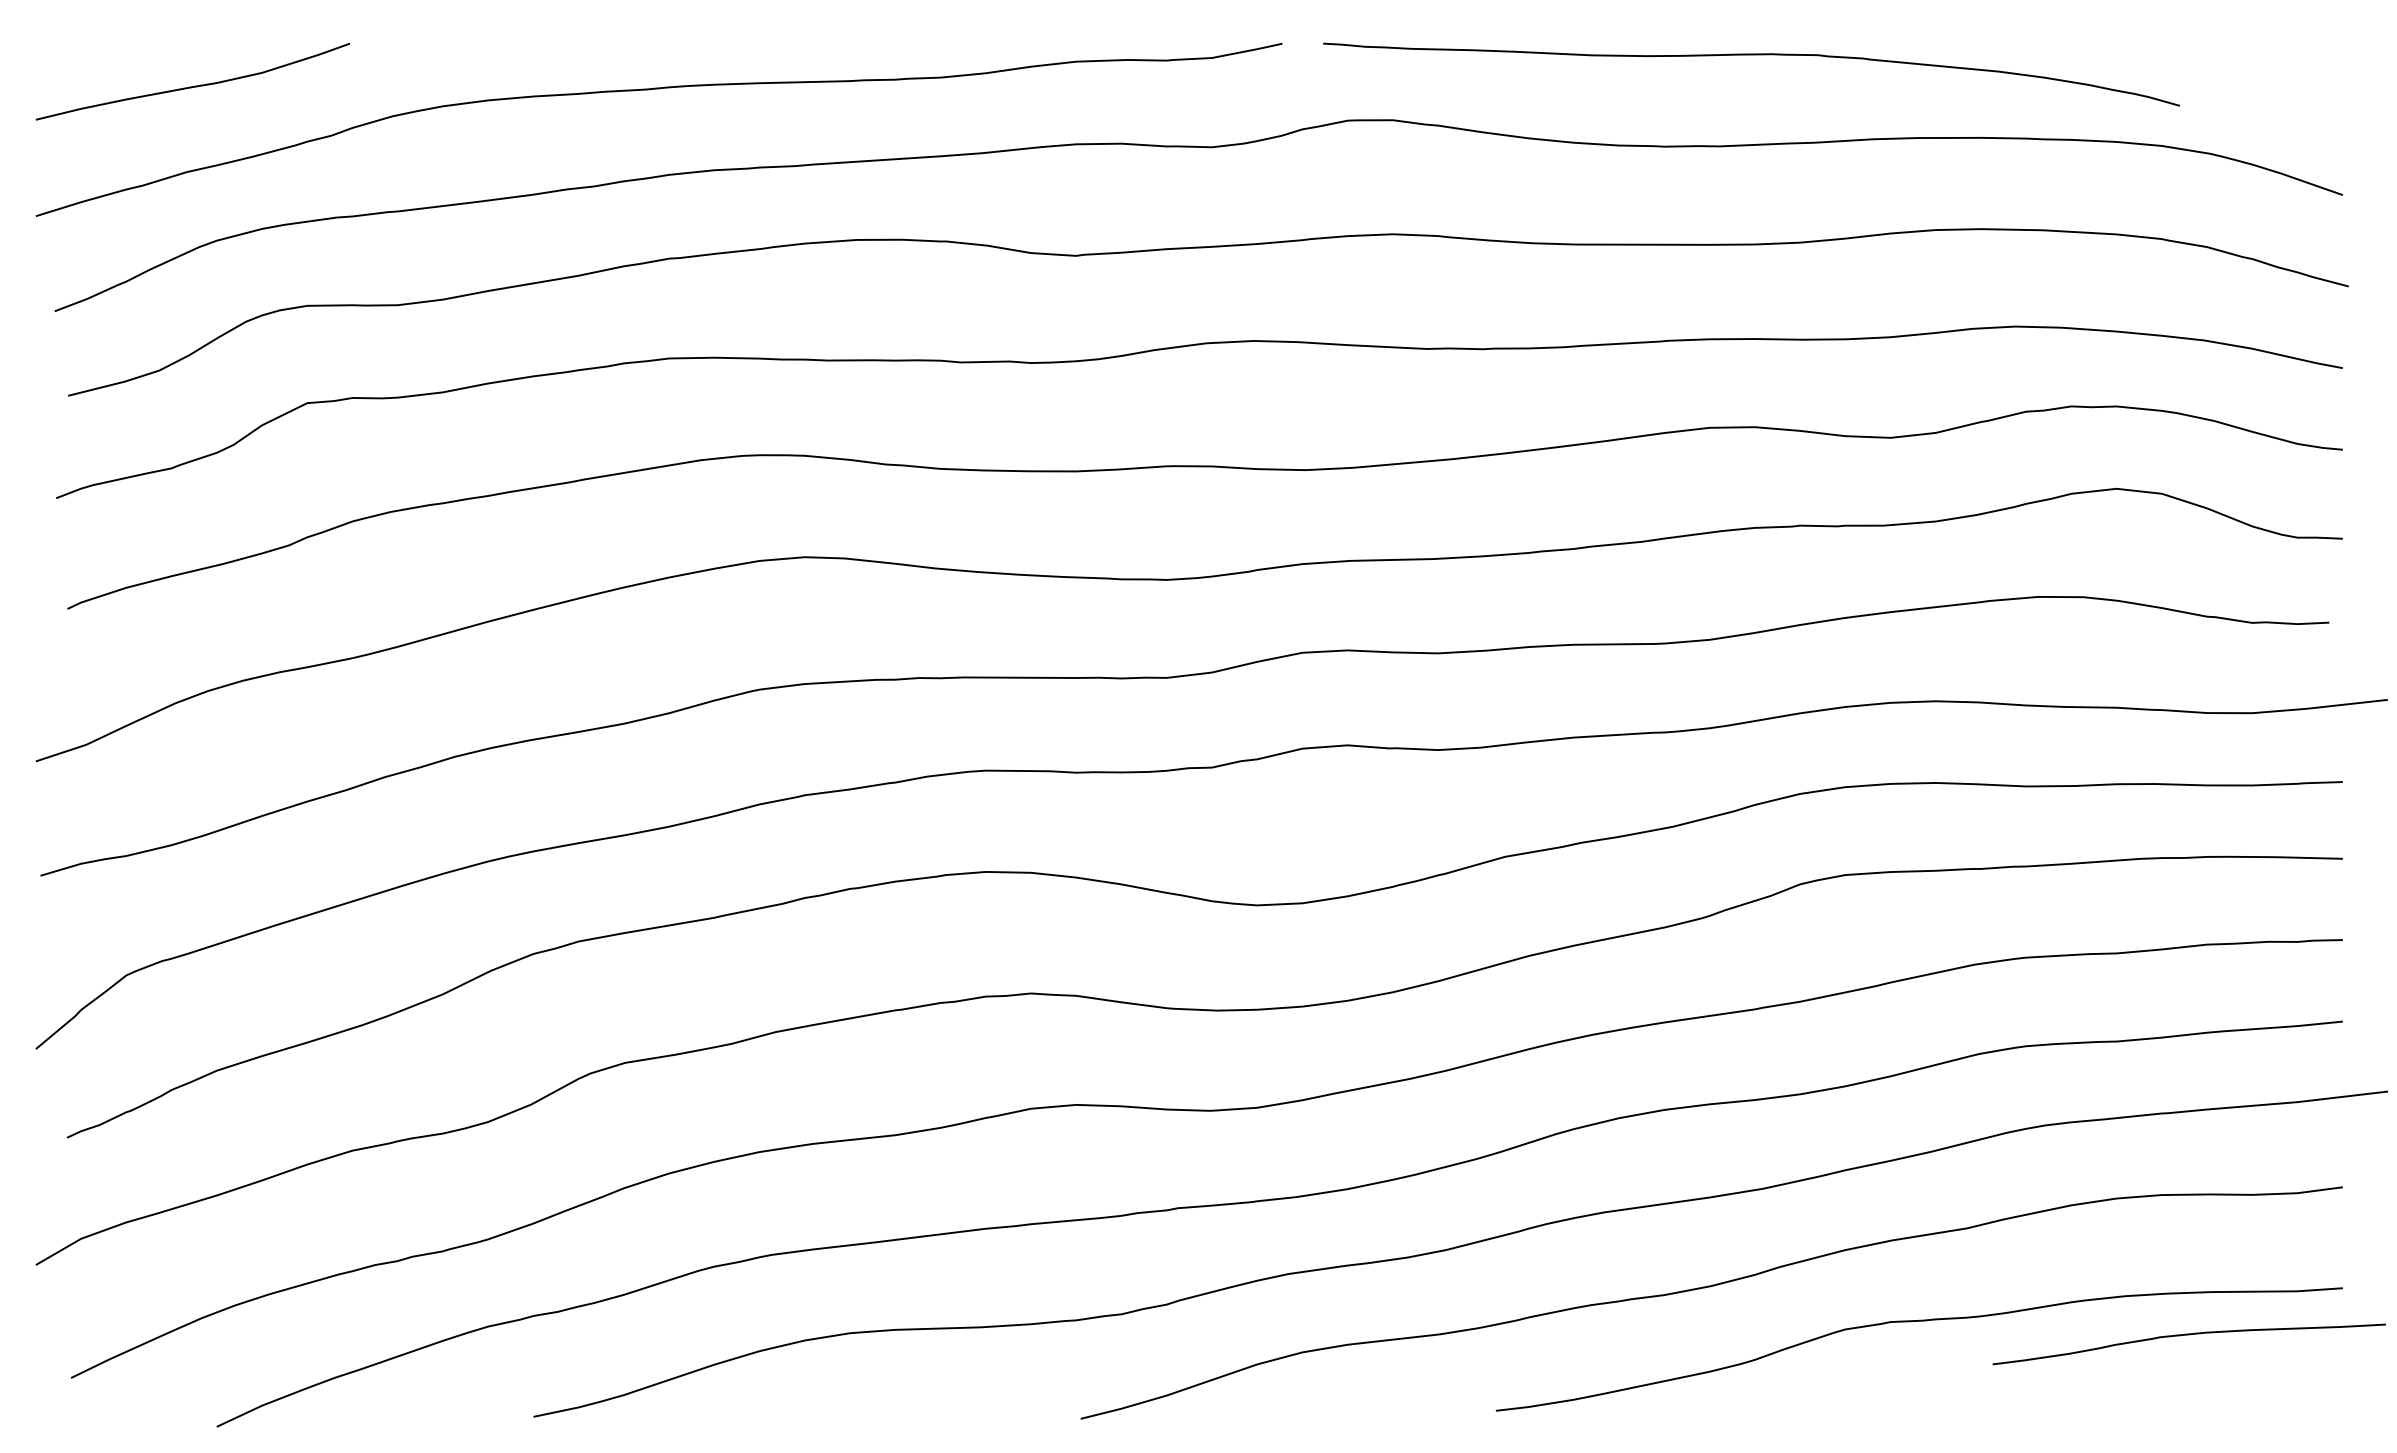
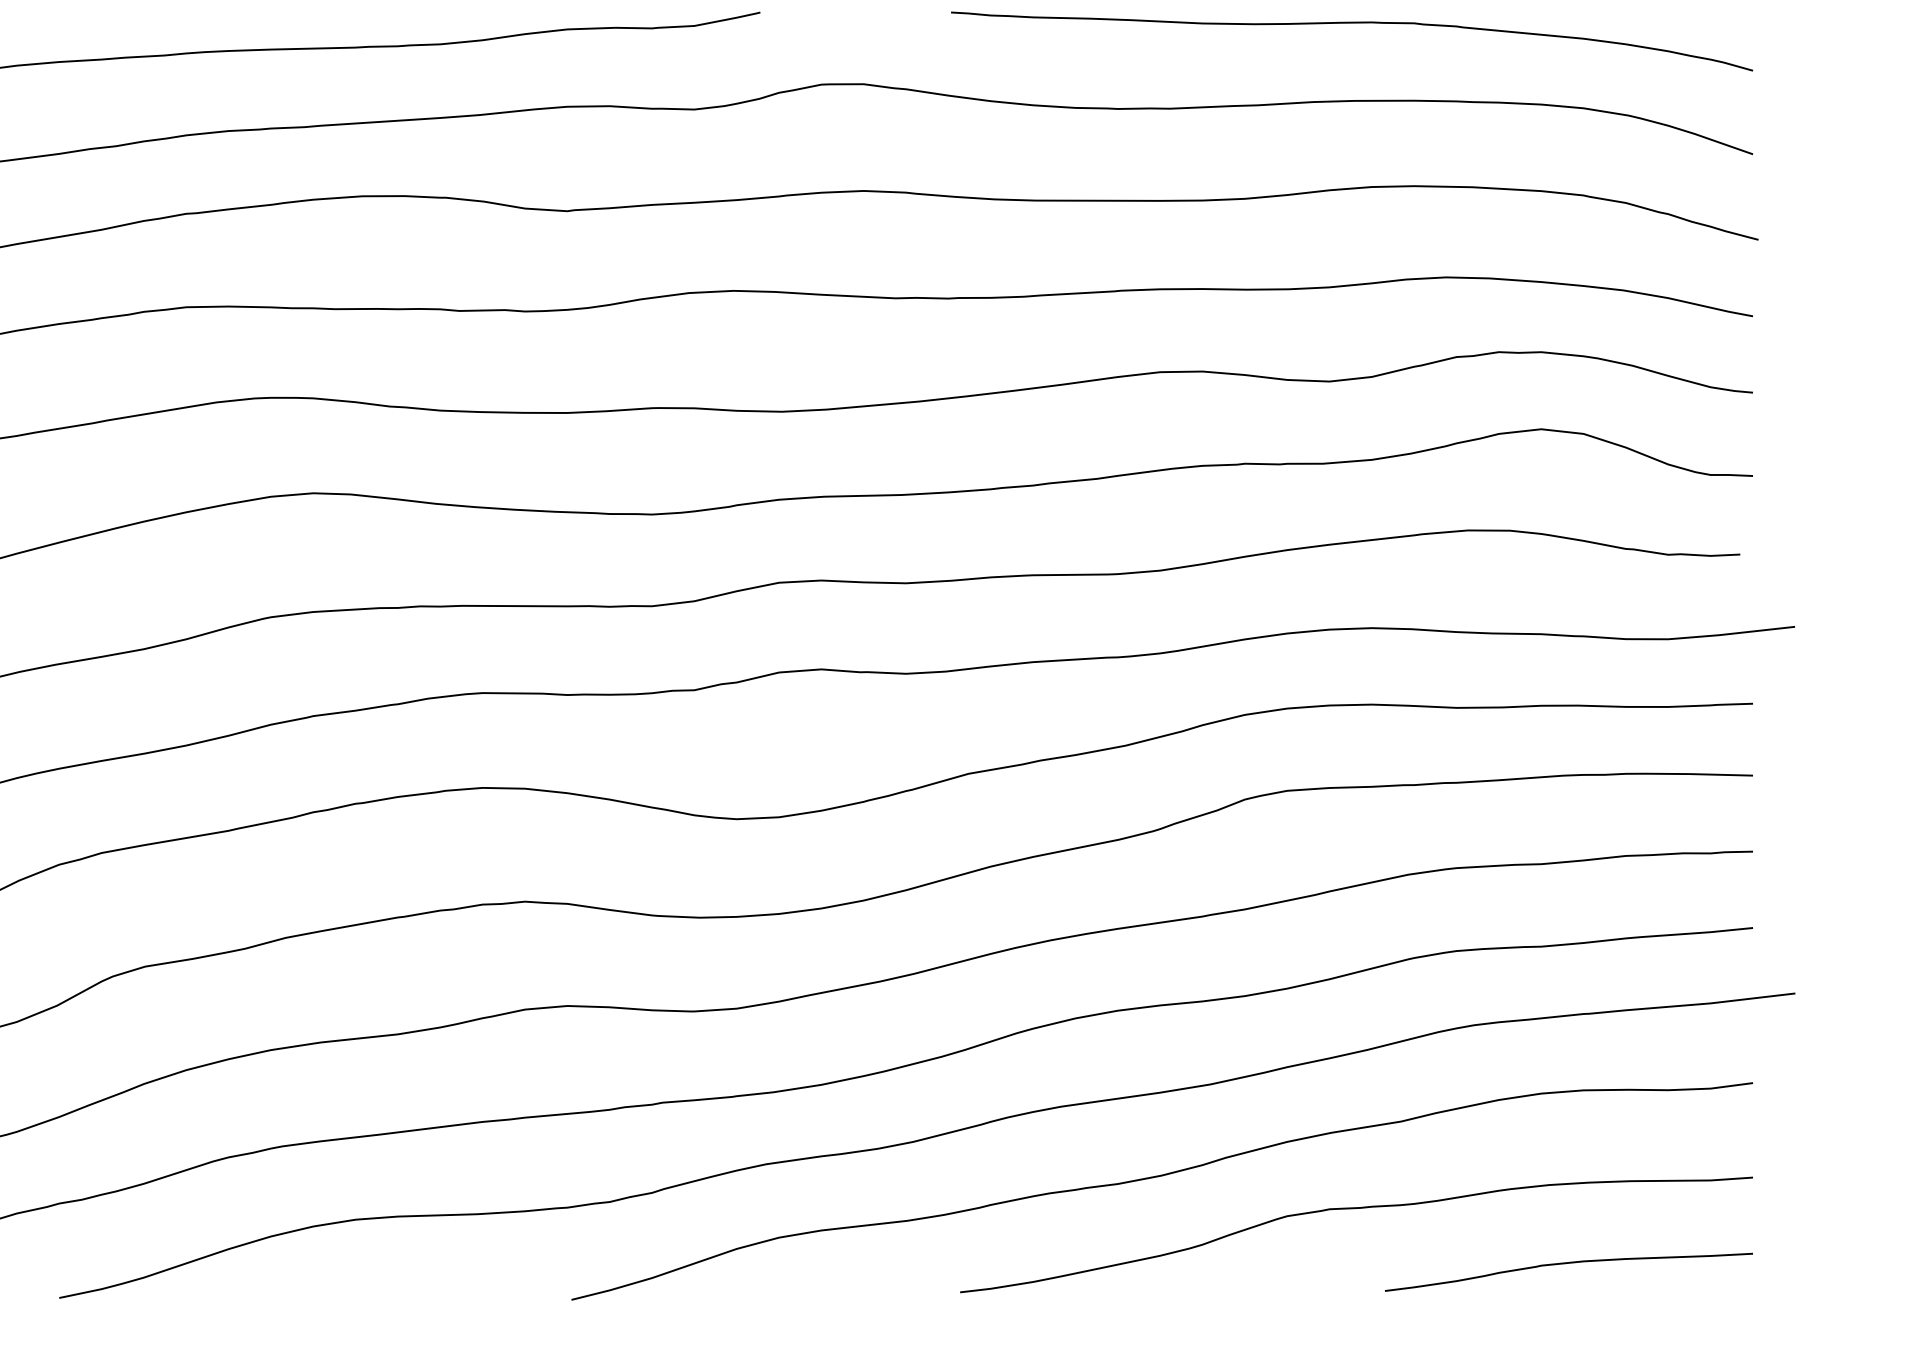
curve: (1751, 55) -> (1352, 23), moved
curve: (2188, 1335) -> (1568, 1263), moved

